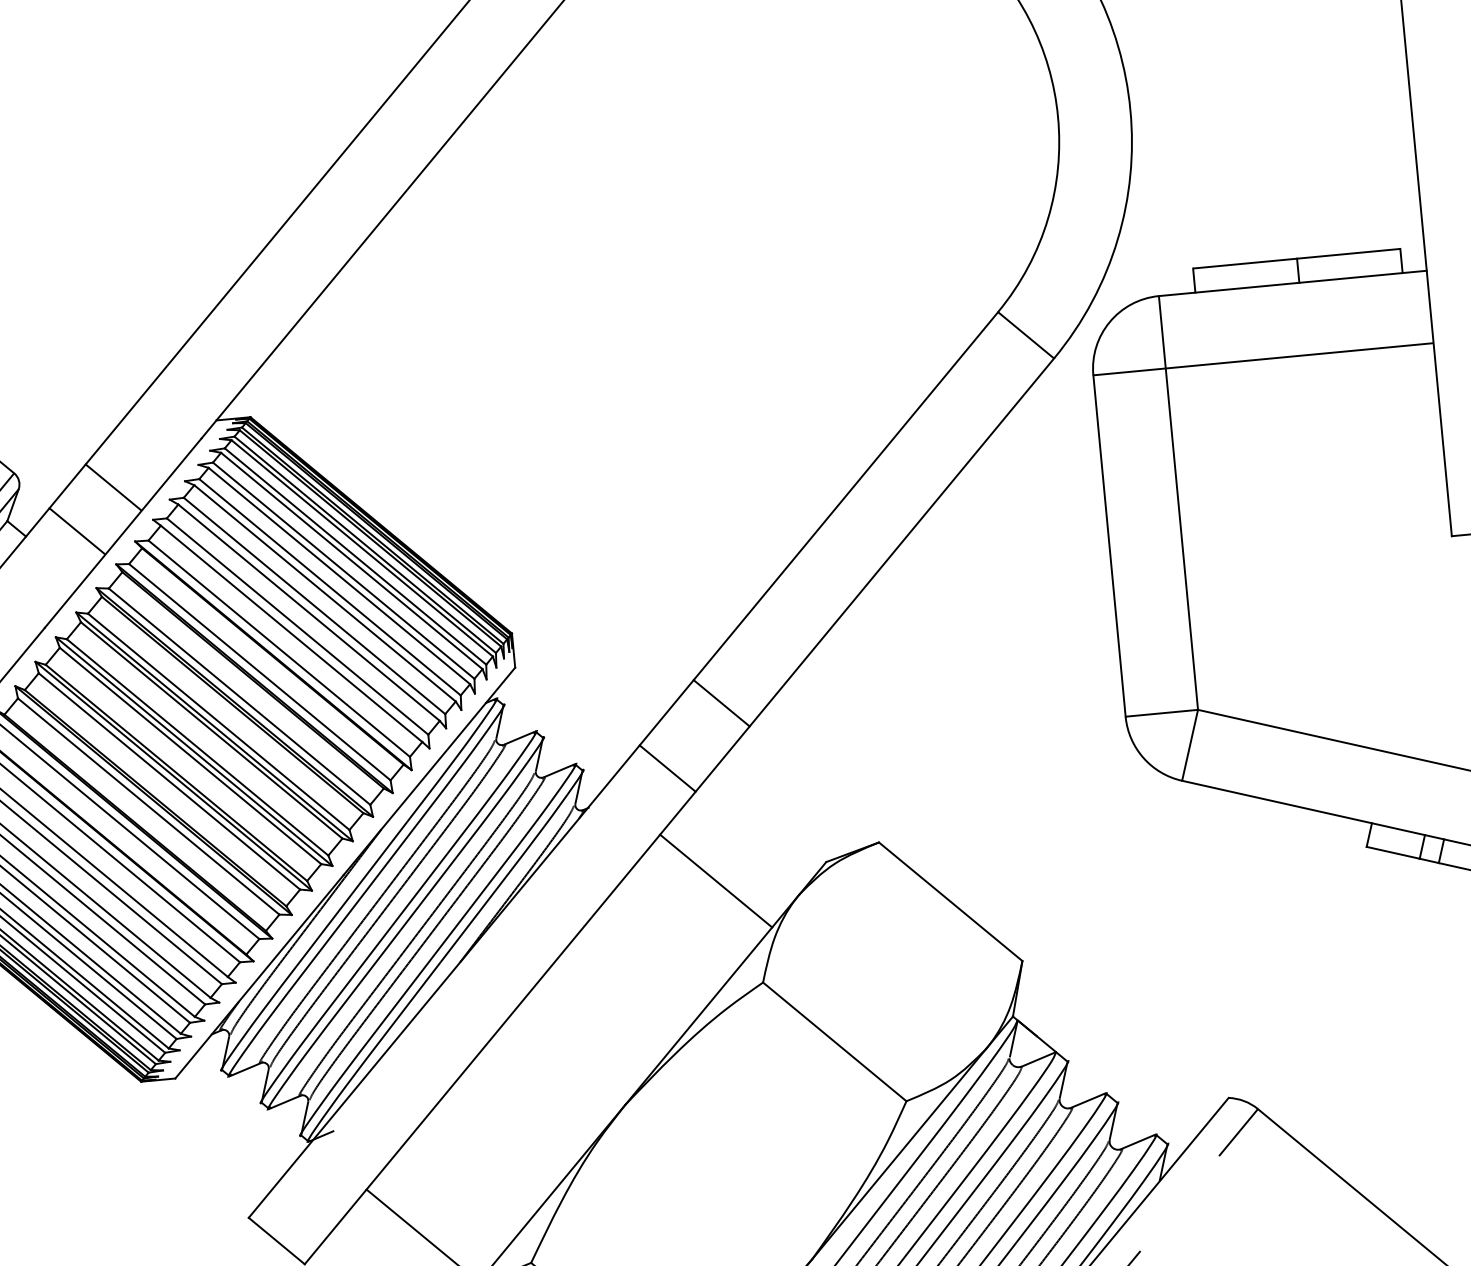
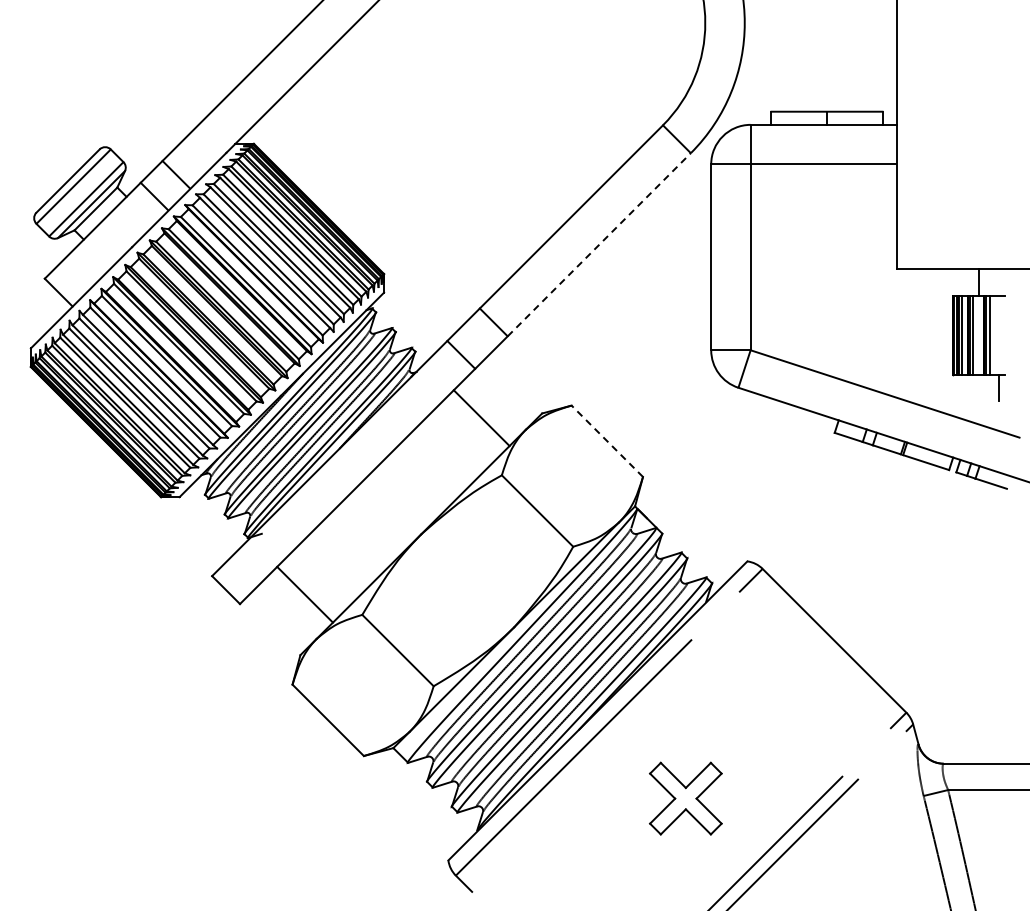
line: (902, 541) -> (599, 244), solid -> dashed
line: (949, 900) -> (606, 440), solid -> dashed

